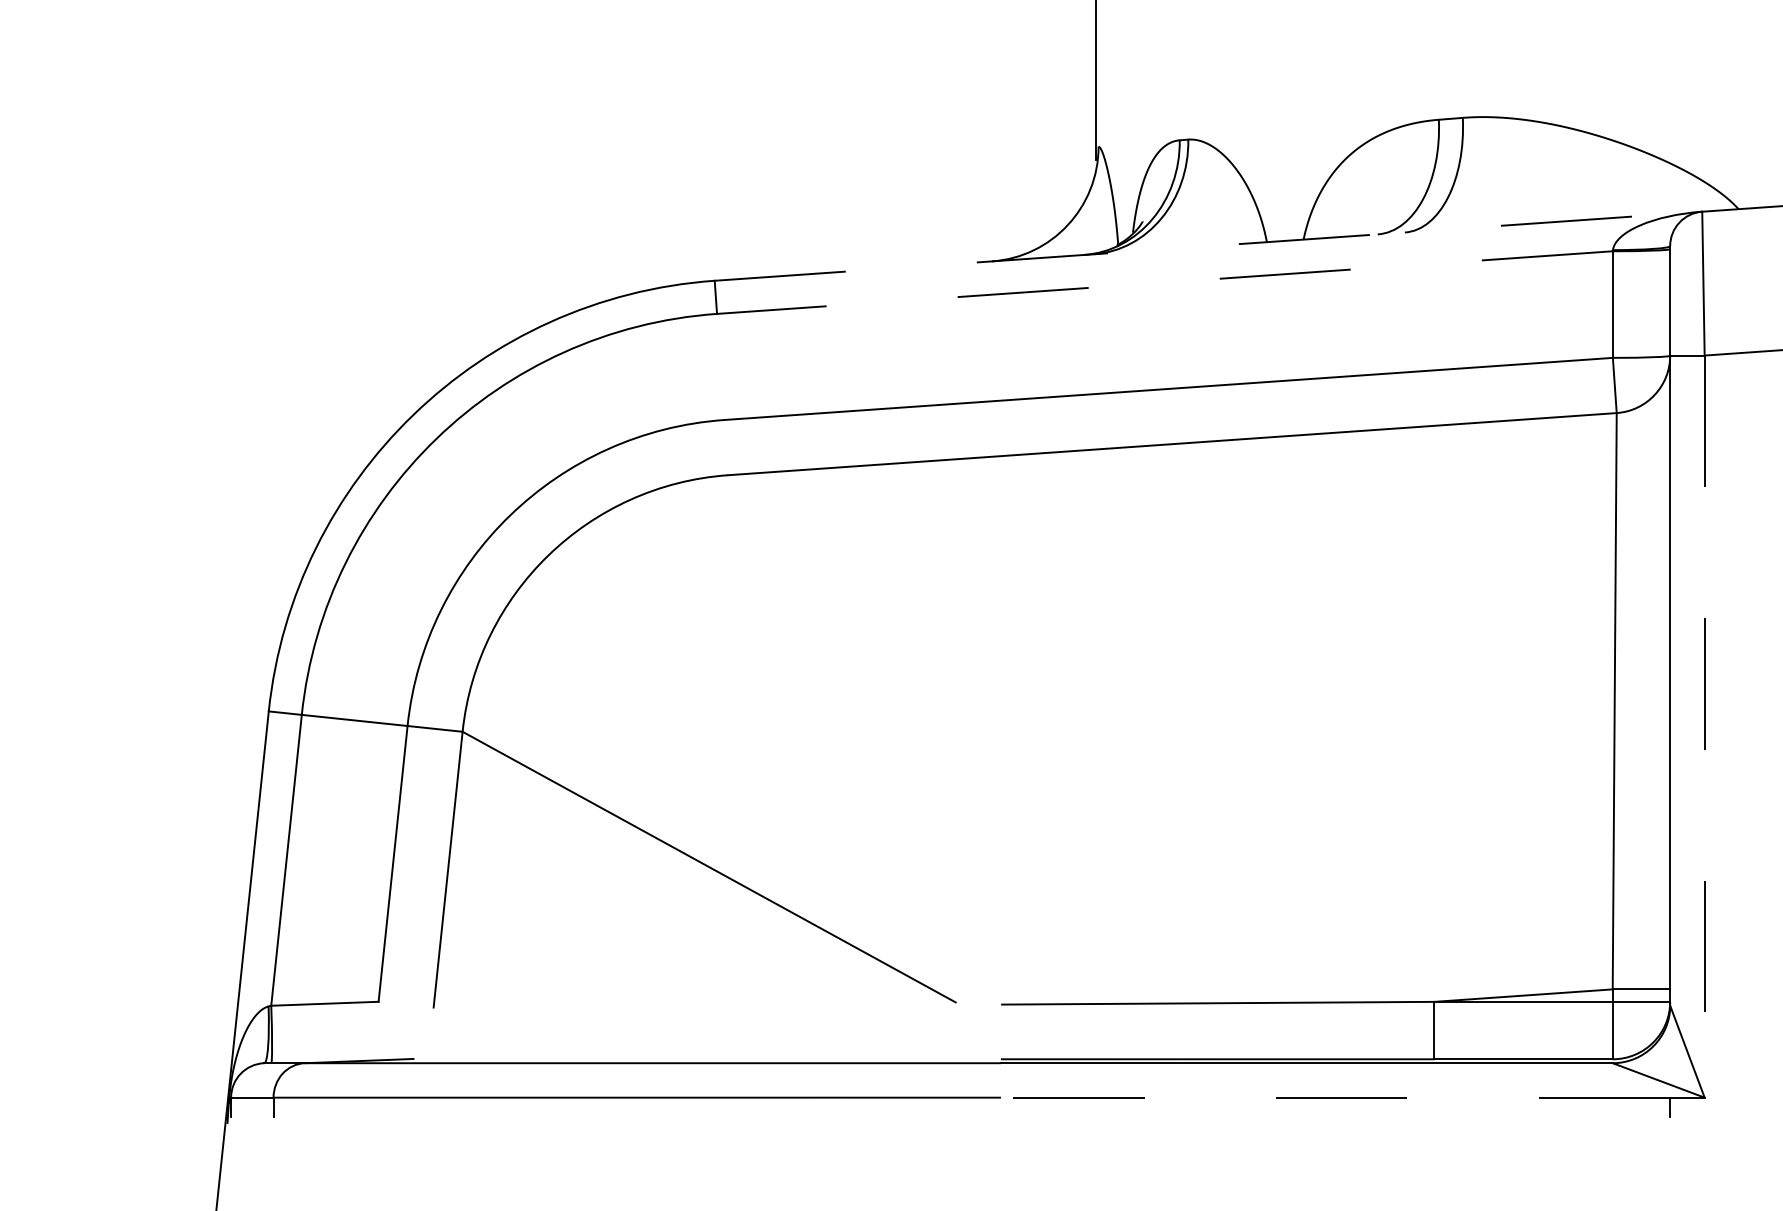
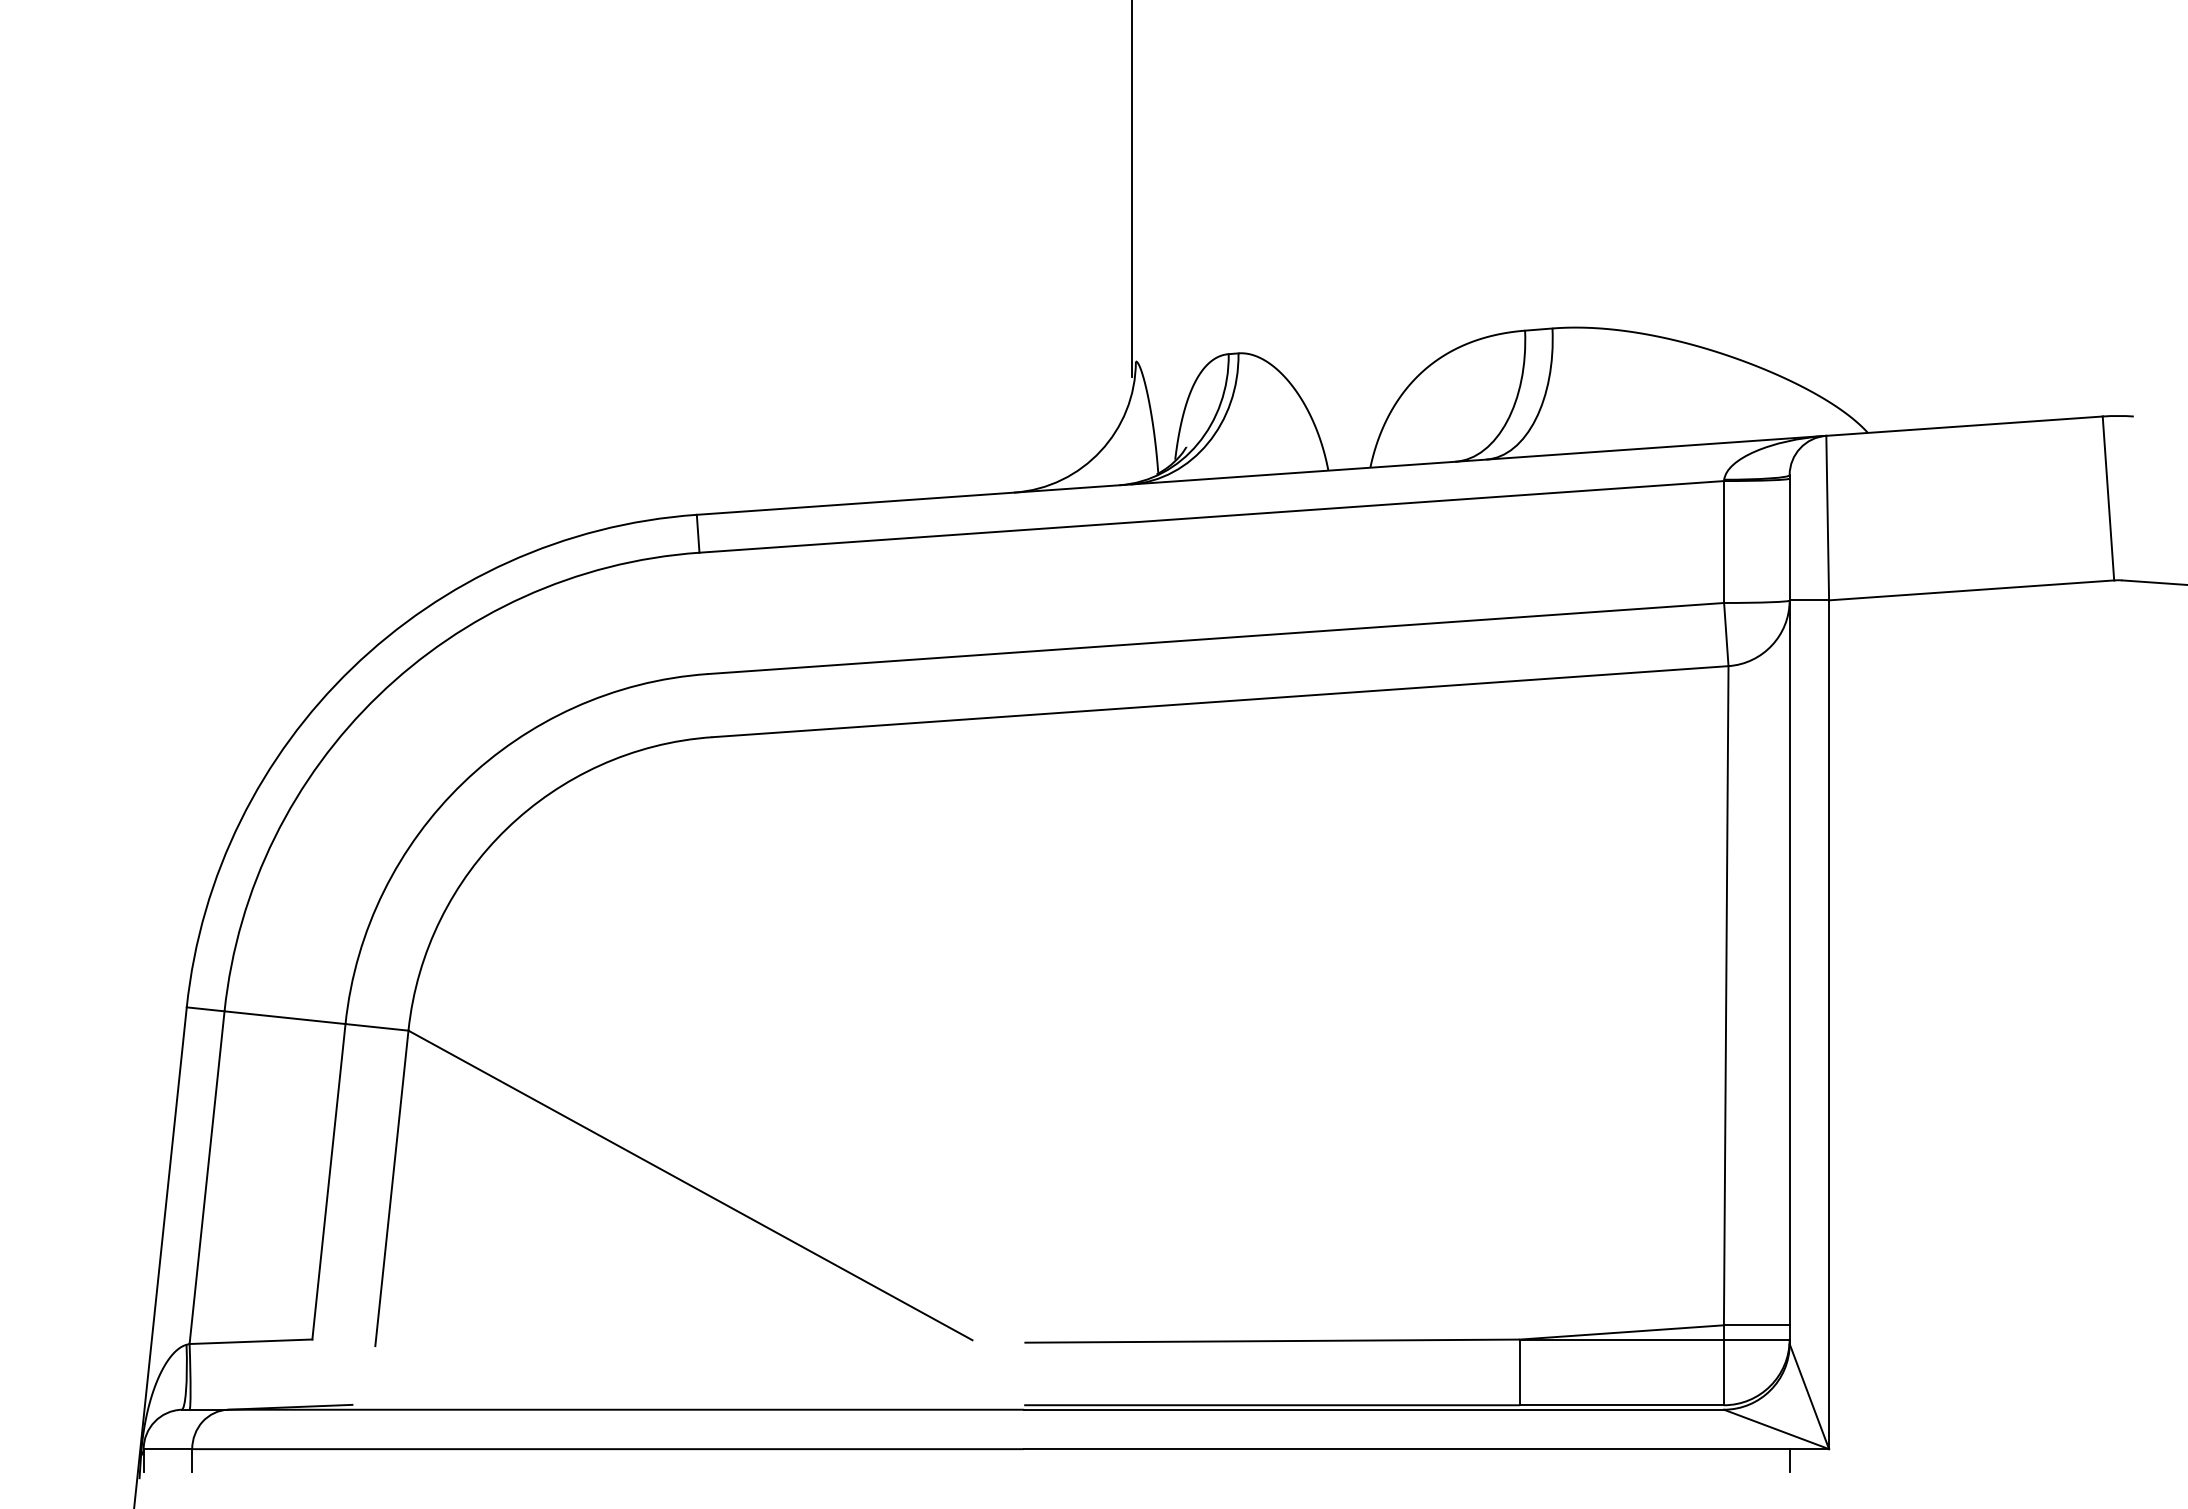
line: (1209, 246) -> (1262, 475), dashed -> solid
line: (1164, 282) -> (1211, 516), dashed -> solid
line: (1705, 727) -> (1829, 1025), dashed -> solid
line: (1335, 1097) -> (1406, 1449), dashed -> solid

